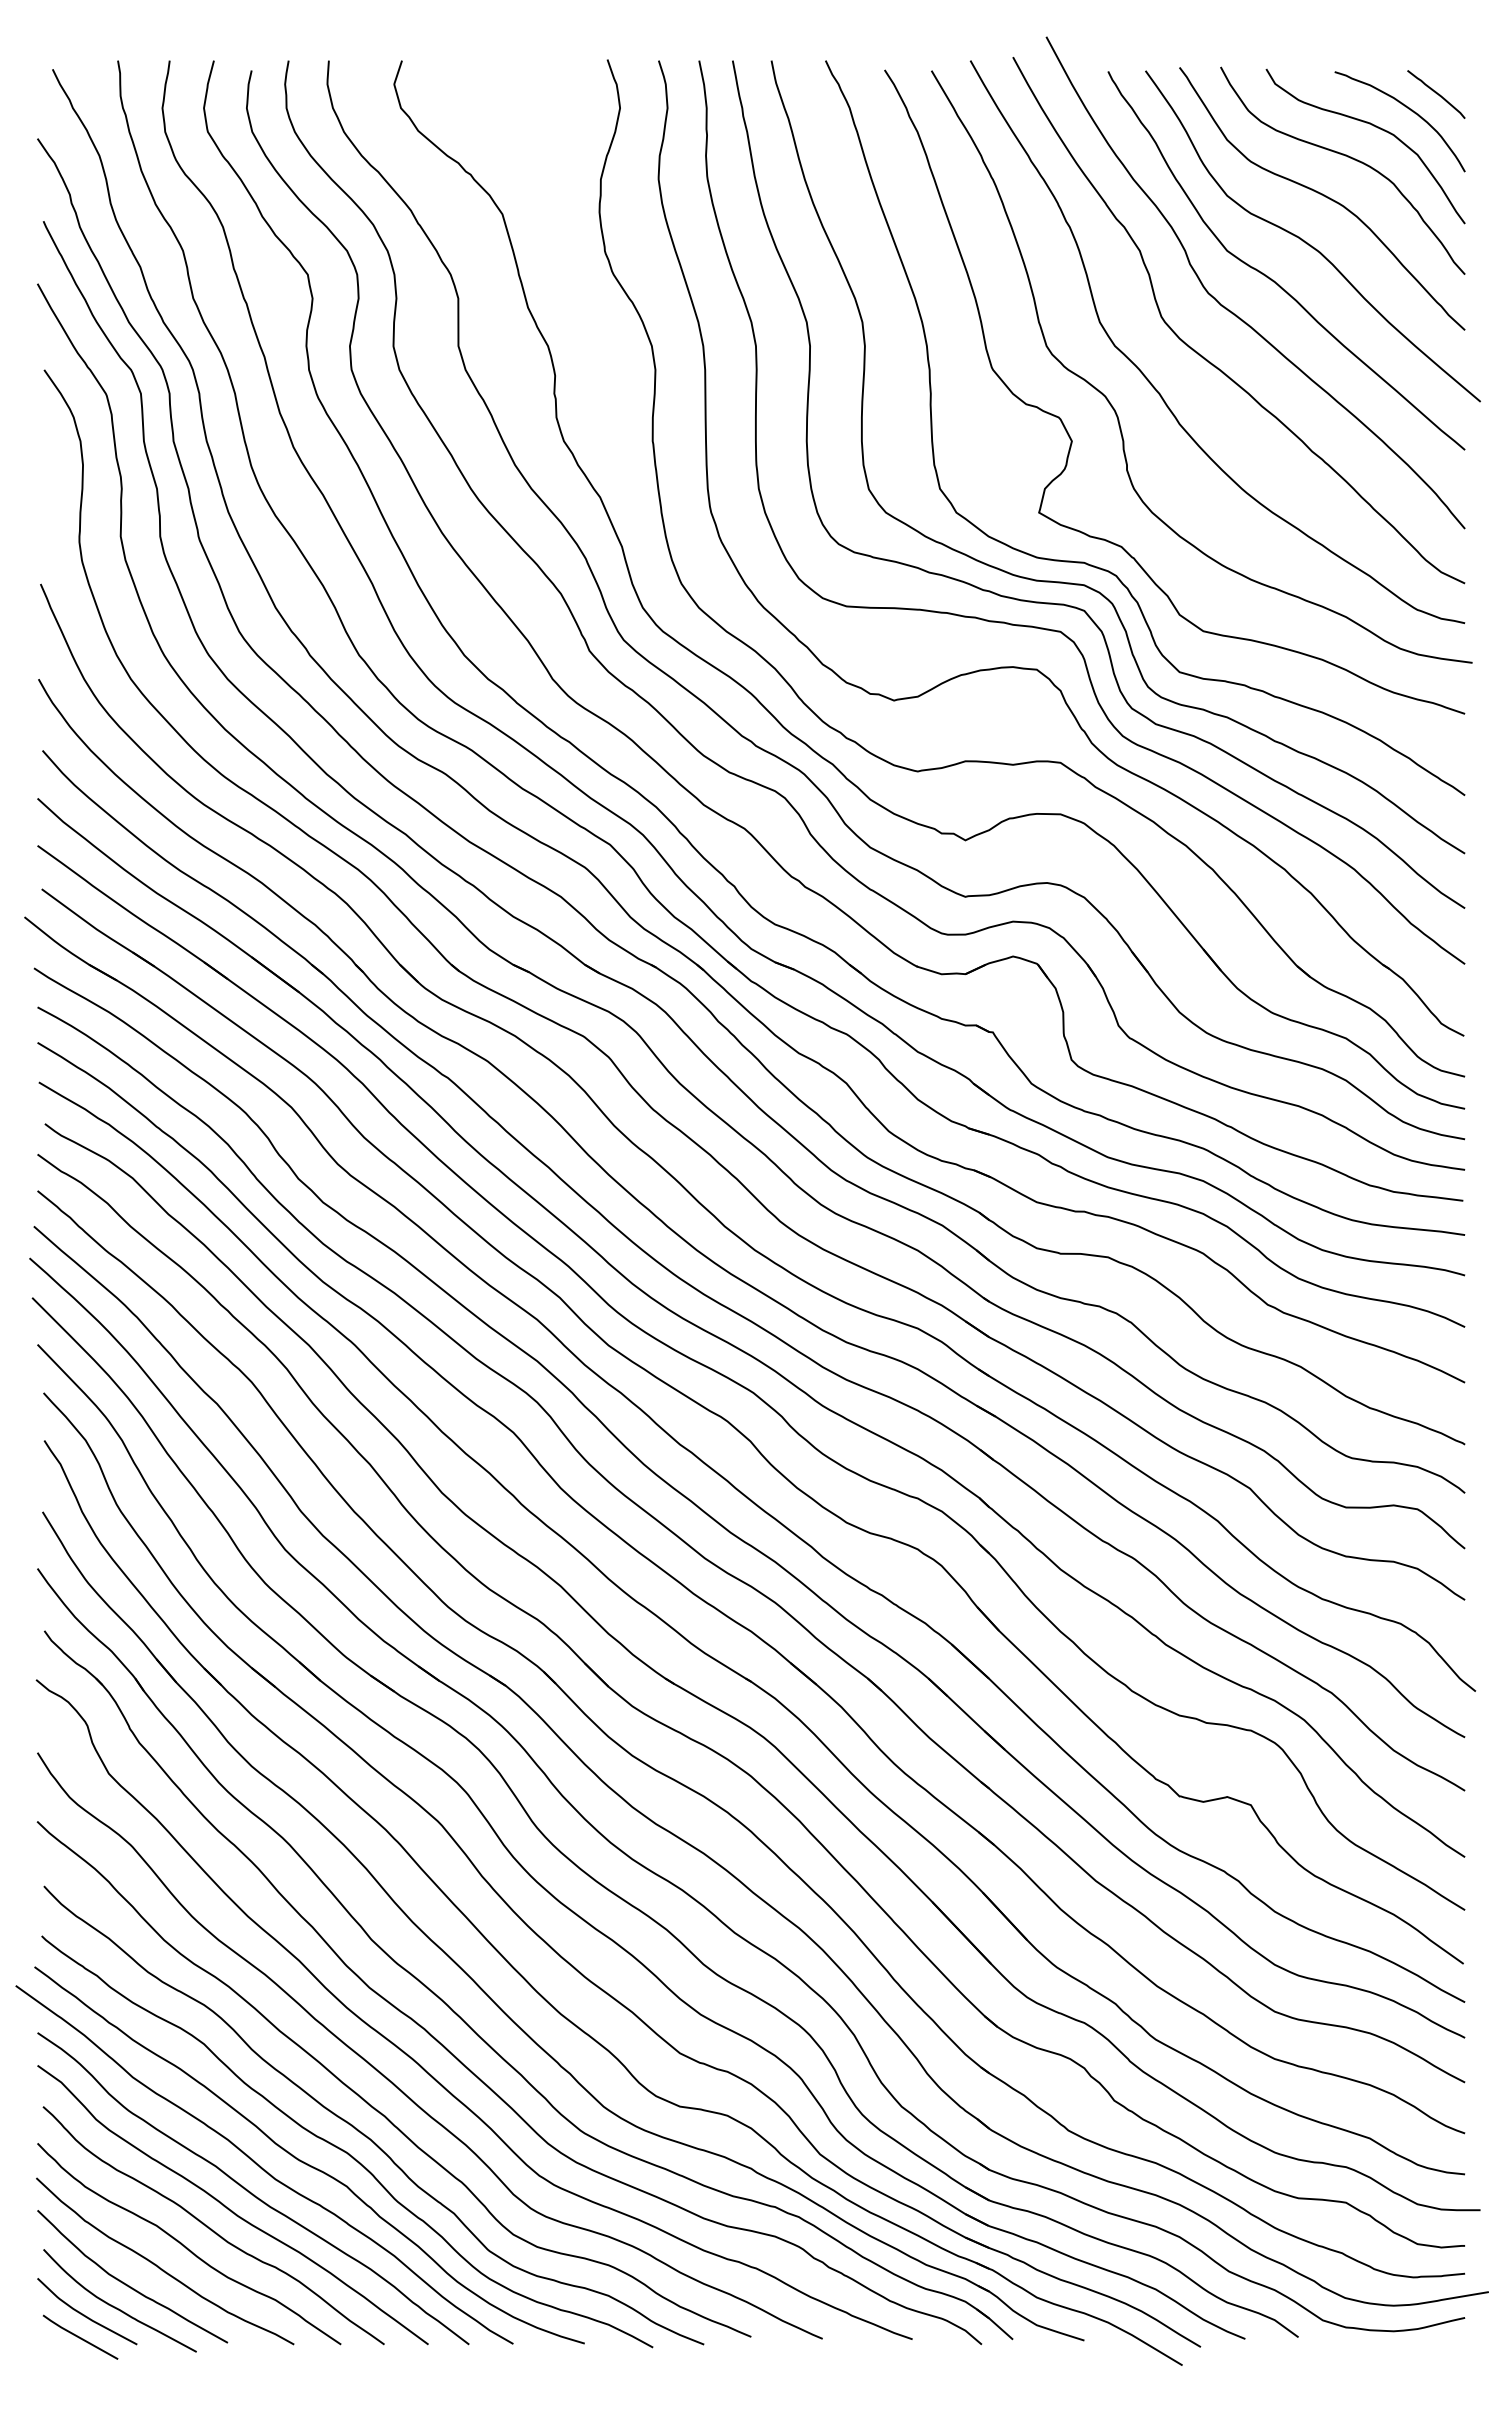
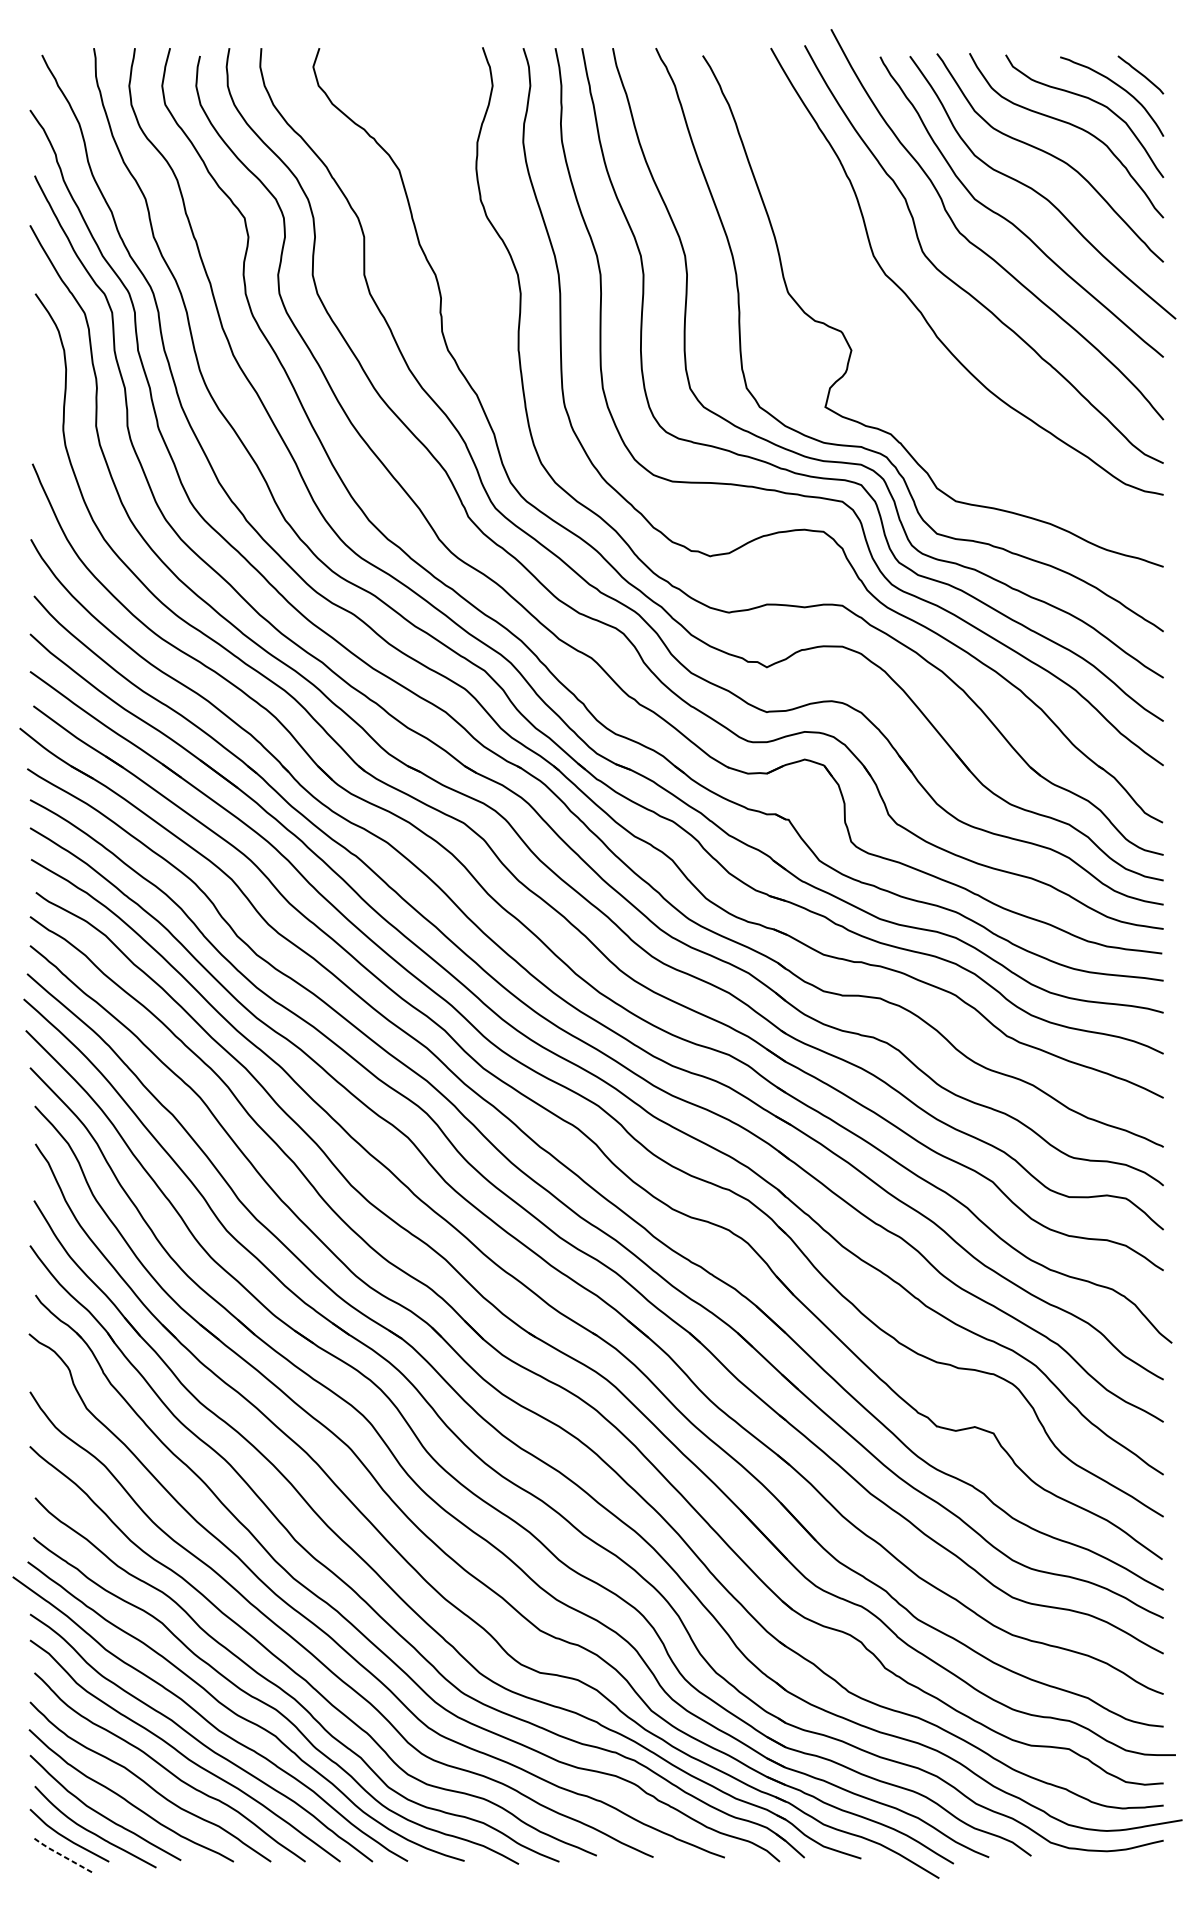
curve: (1115, 409) -> (886, 325), removed
line: (79, 2337) -> (63, 1856), solid -> dashed

